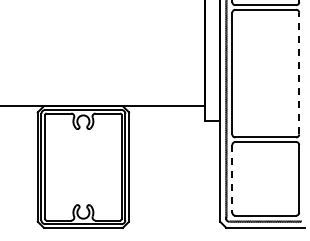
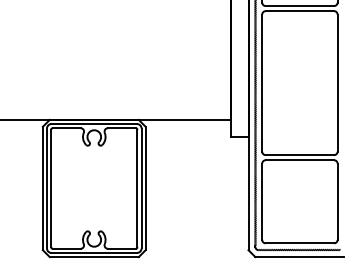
line: (299, 73) -> (337, 83), dashed -> solid
line: (232, 178) -> (262, 201), dashed -> solid

